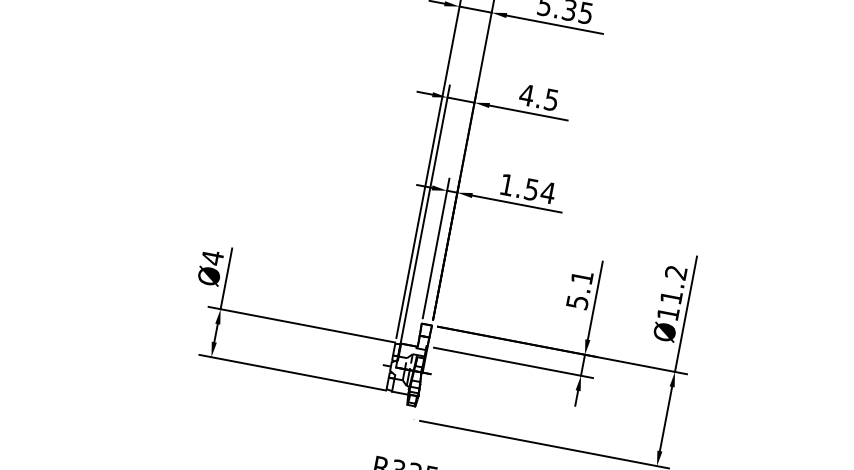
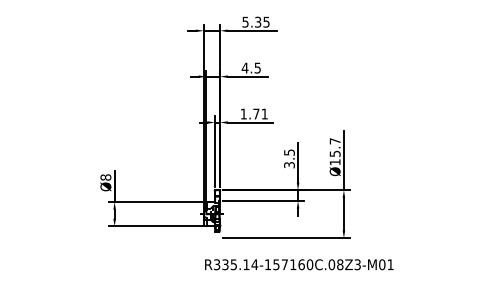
text: (540, 190) -> (260, 113), 1.54 -> 1.71
text: (211, 257) -> (105, 177), Ø4 -> Ø8
text: (672, 284) -> (334, 147), Ø11.2 -> Ø15.7
text: (580, 289) -> (289, 158), 5.1 -> 3.5

